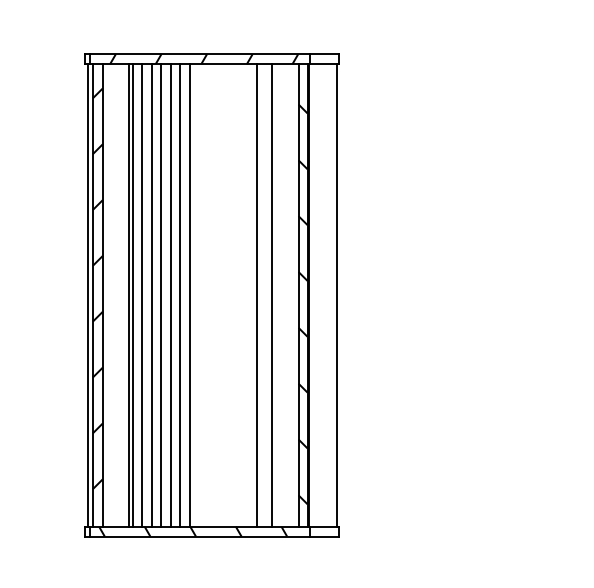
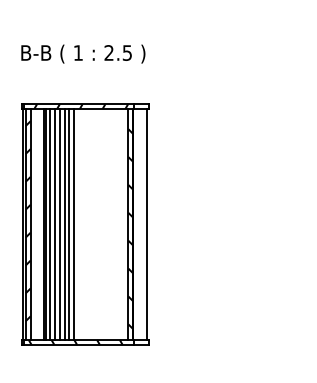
line: (256, 295) -> (107, 224), removed
line: (272, 295) -> (115, 224), removed

